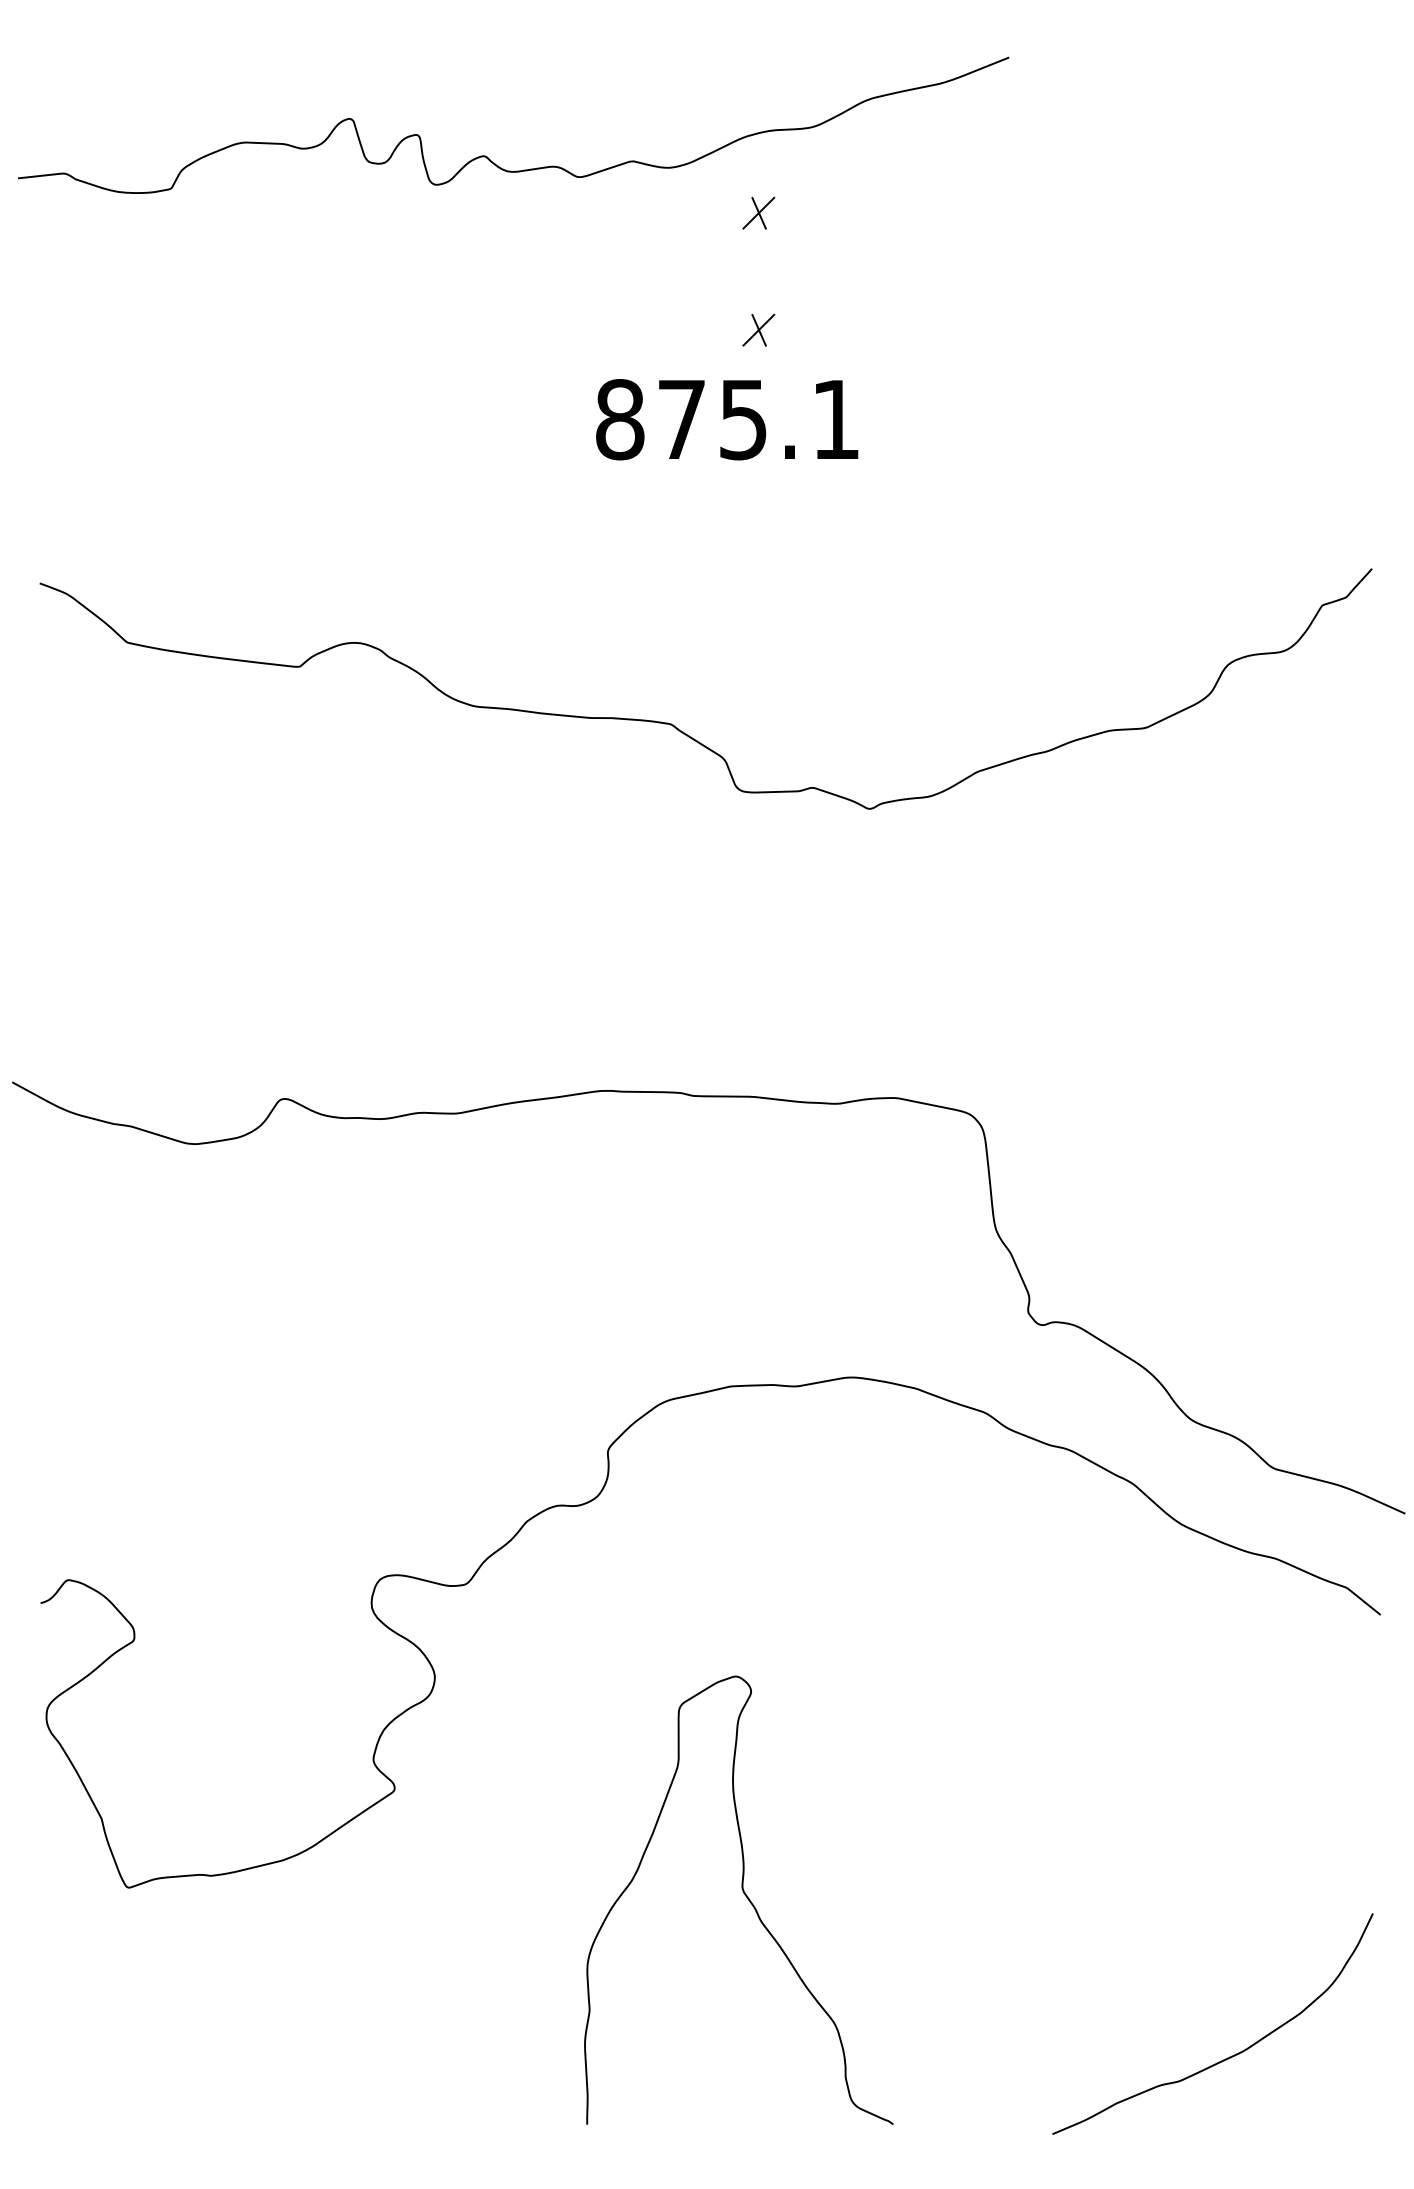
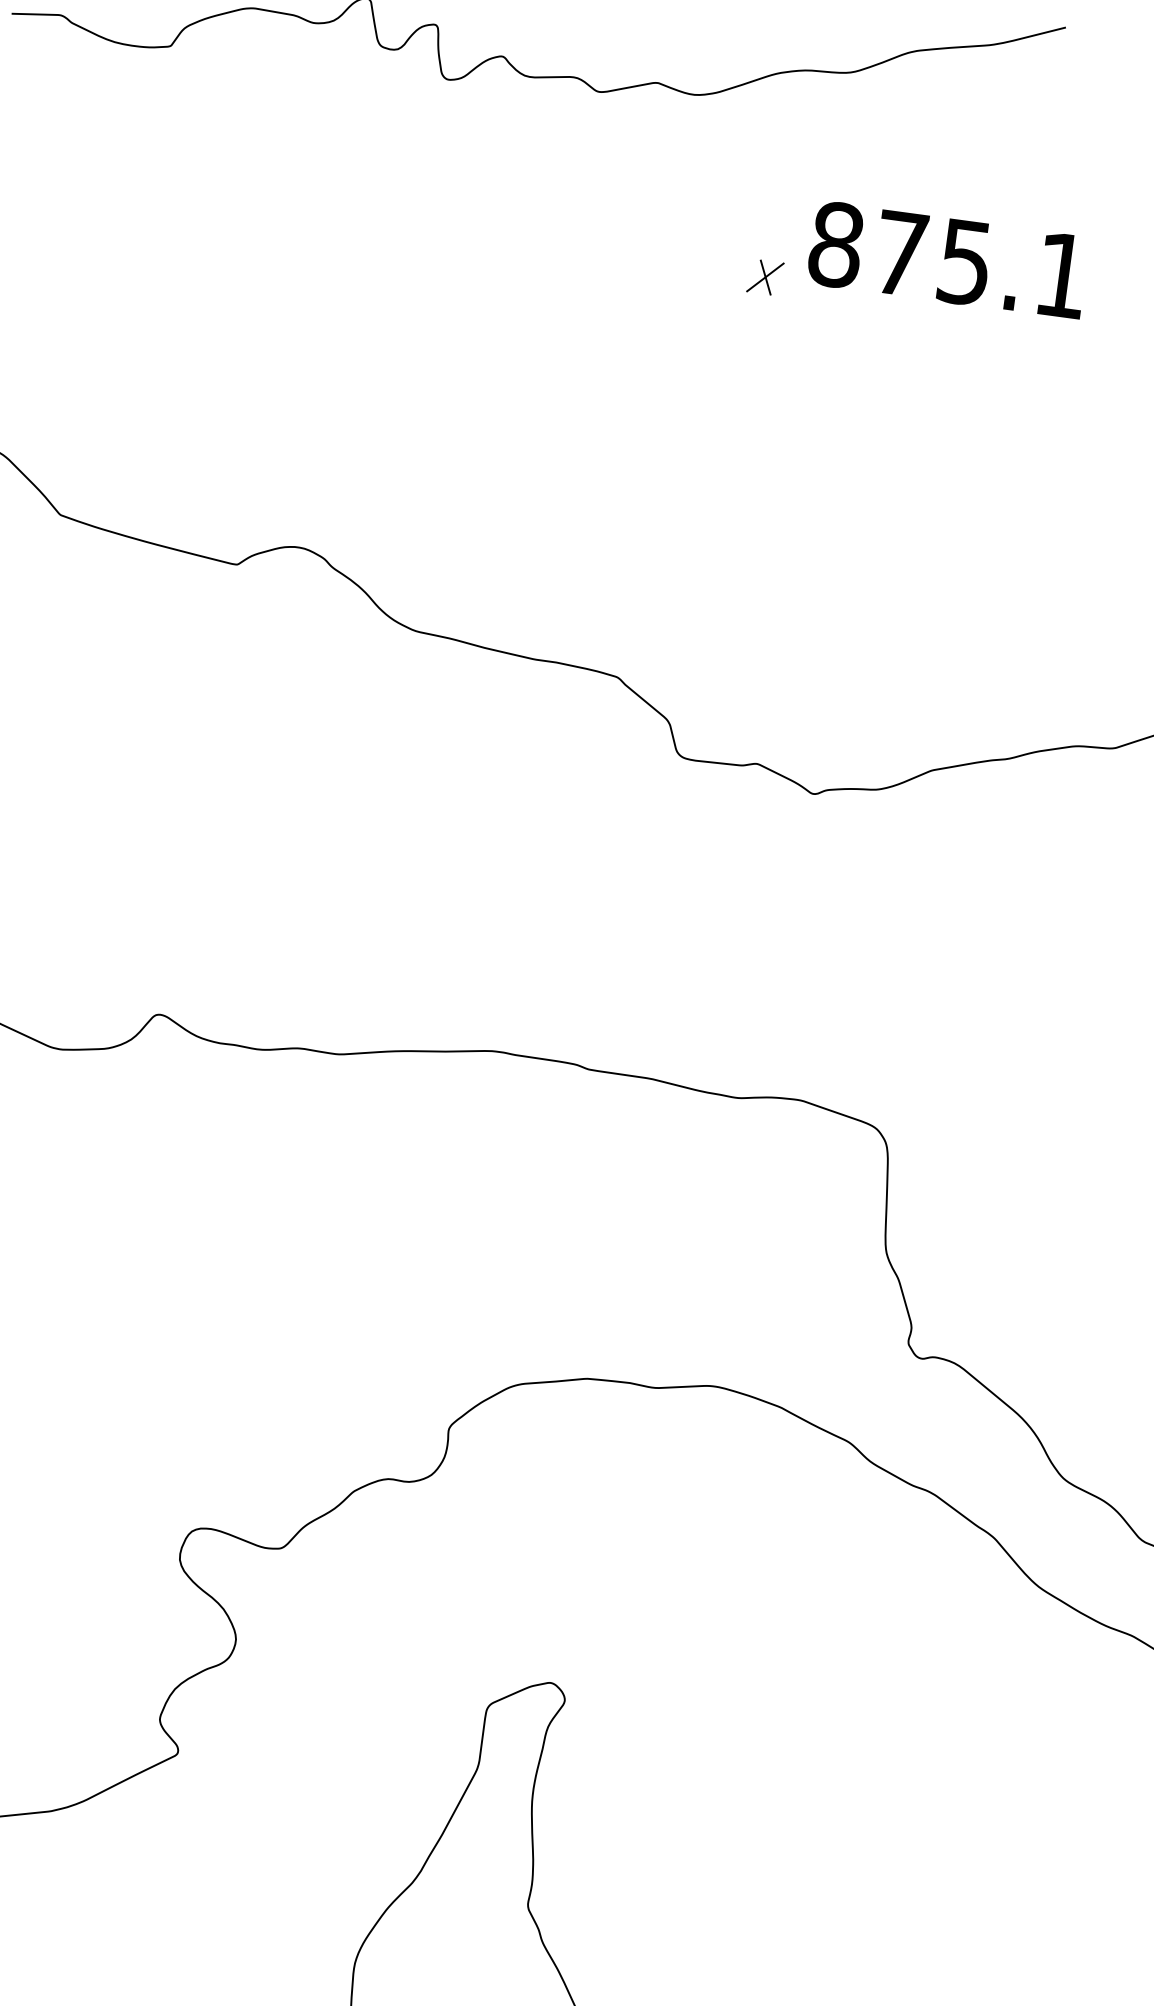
part: (758, 212) -> (781, 154), removed
text: (727, 419) -> (948, 259), moved

